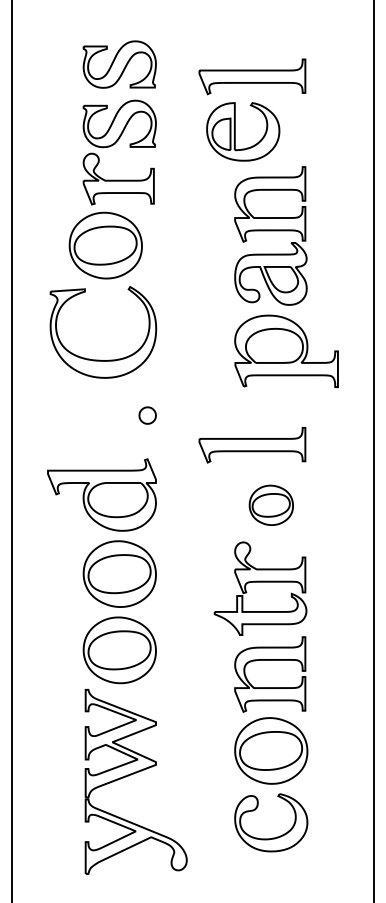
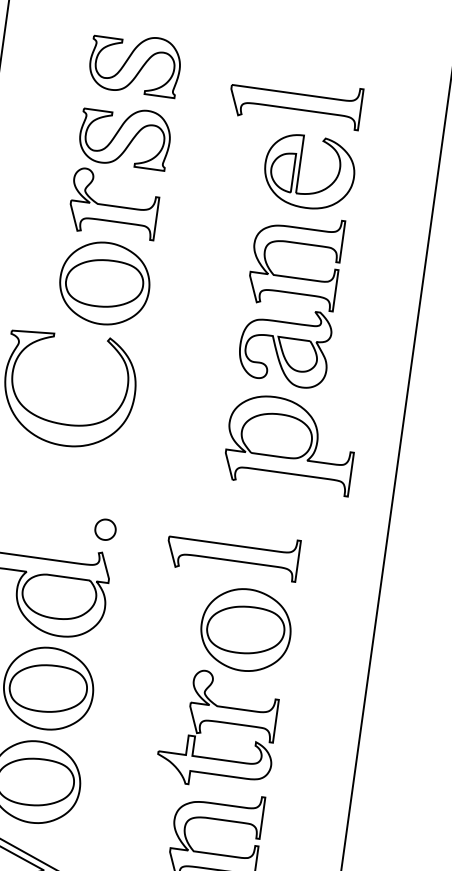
part: (235, 131) -> (300, 170), moved
part: (105, 245) -> (104, 283), moved
part: (147, 415) -> (105, 529), moved
part: (271, 505) -> (246, 630), size x1.67

